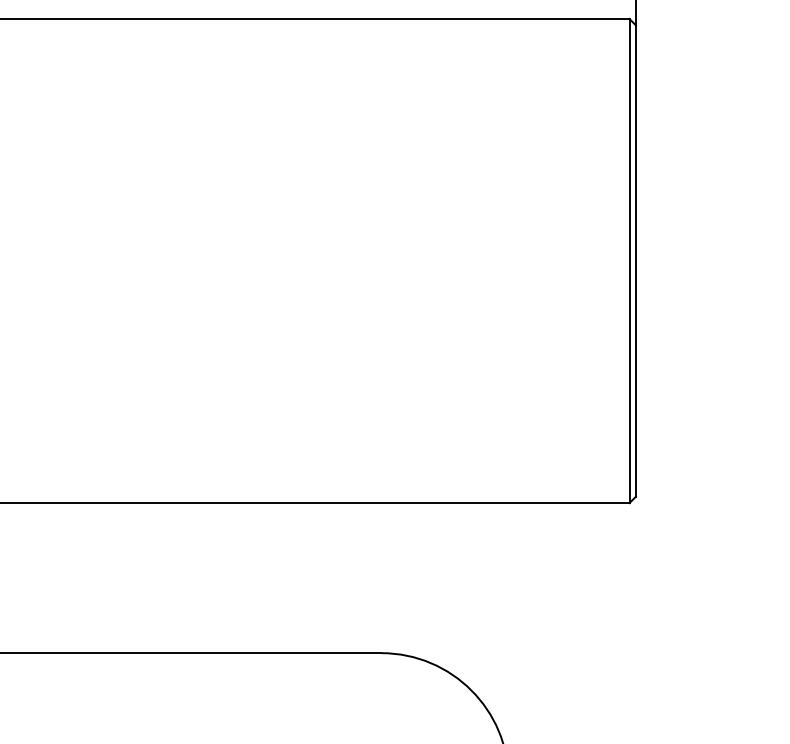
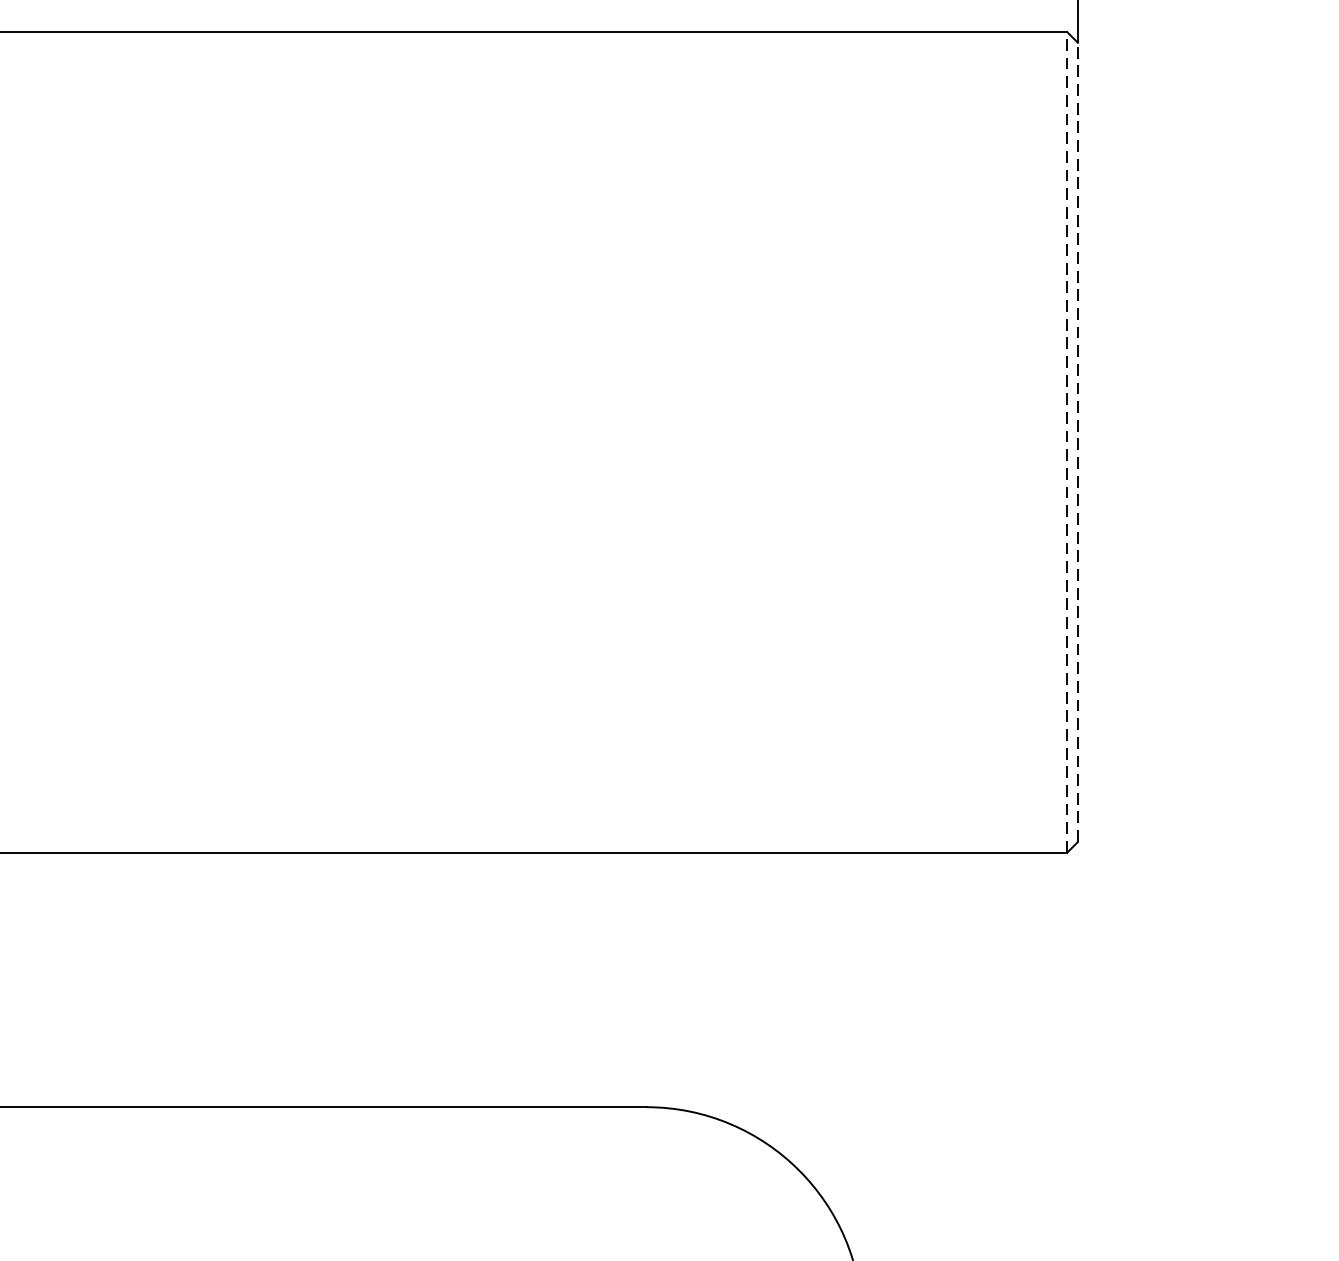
line: (629, 260) -> (1067, 441), solid -> dashed
line: (635, 261) -> (1077, 443), solid -> dashed

